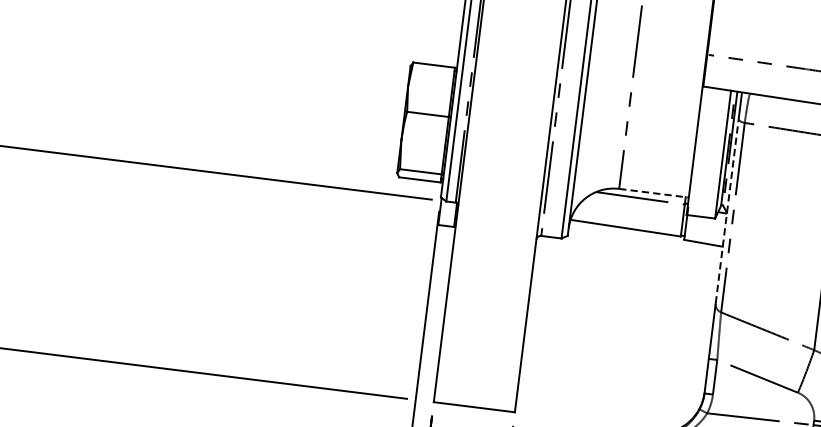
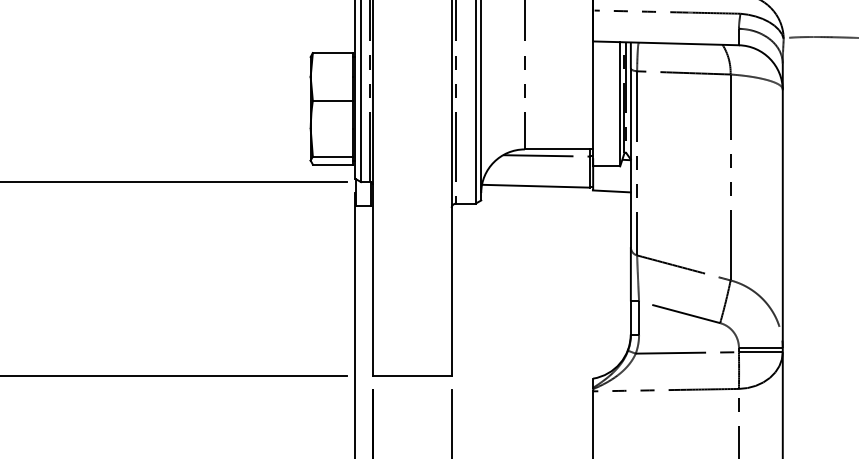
line: (653, 193) -> (558, 149), dashed -> solid
line: (726, 210) -> (630, 157), dashed -> solid

